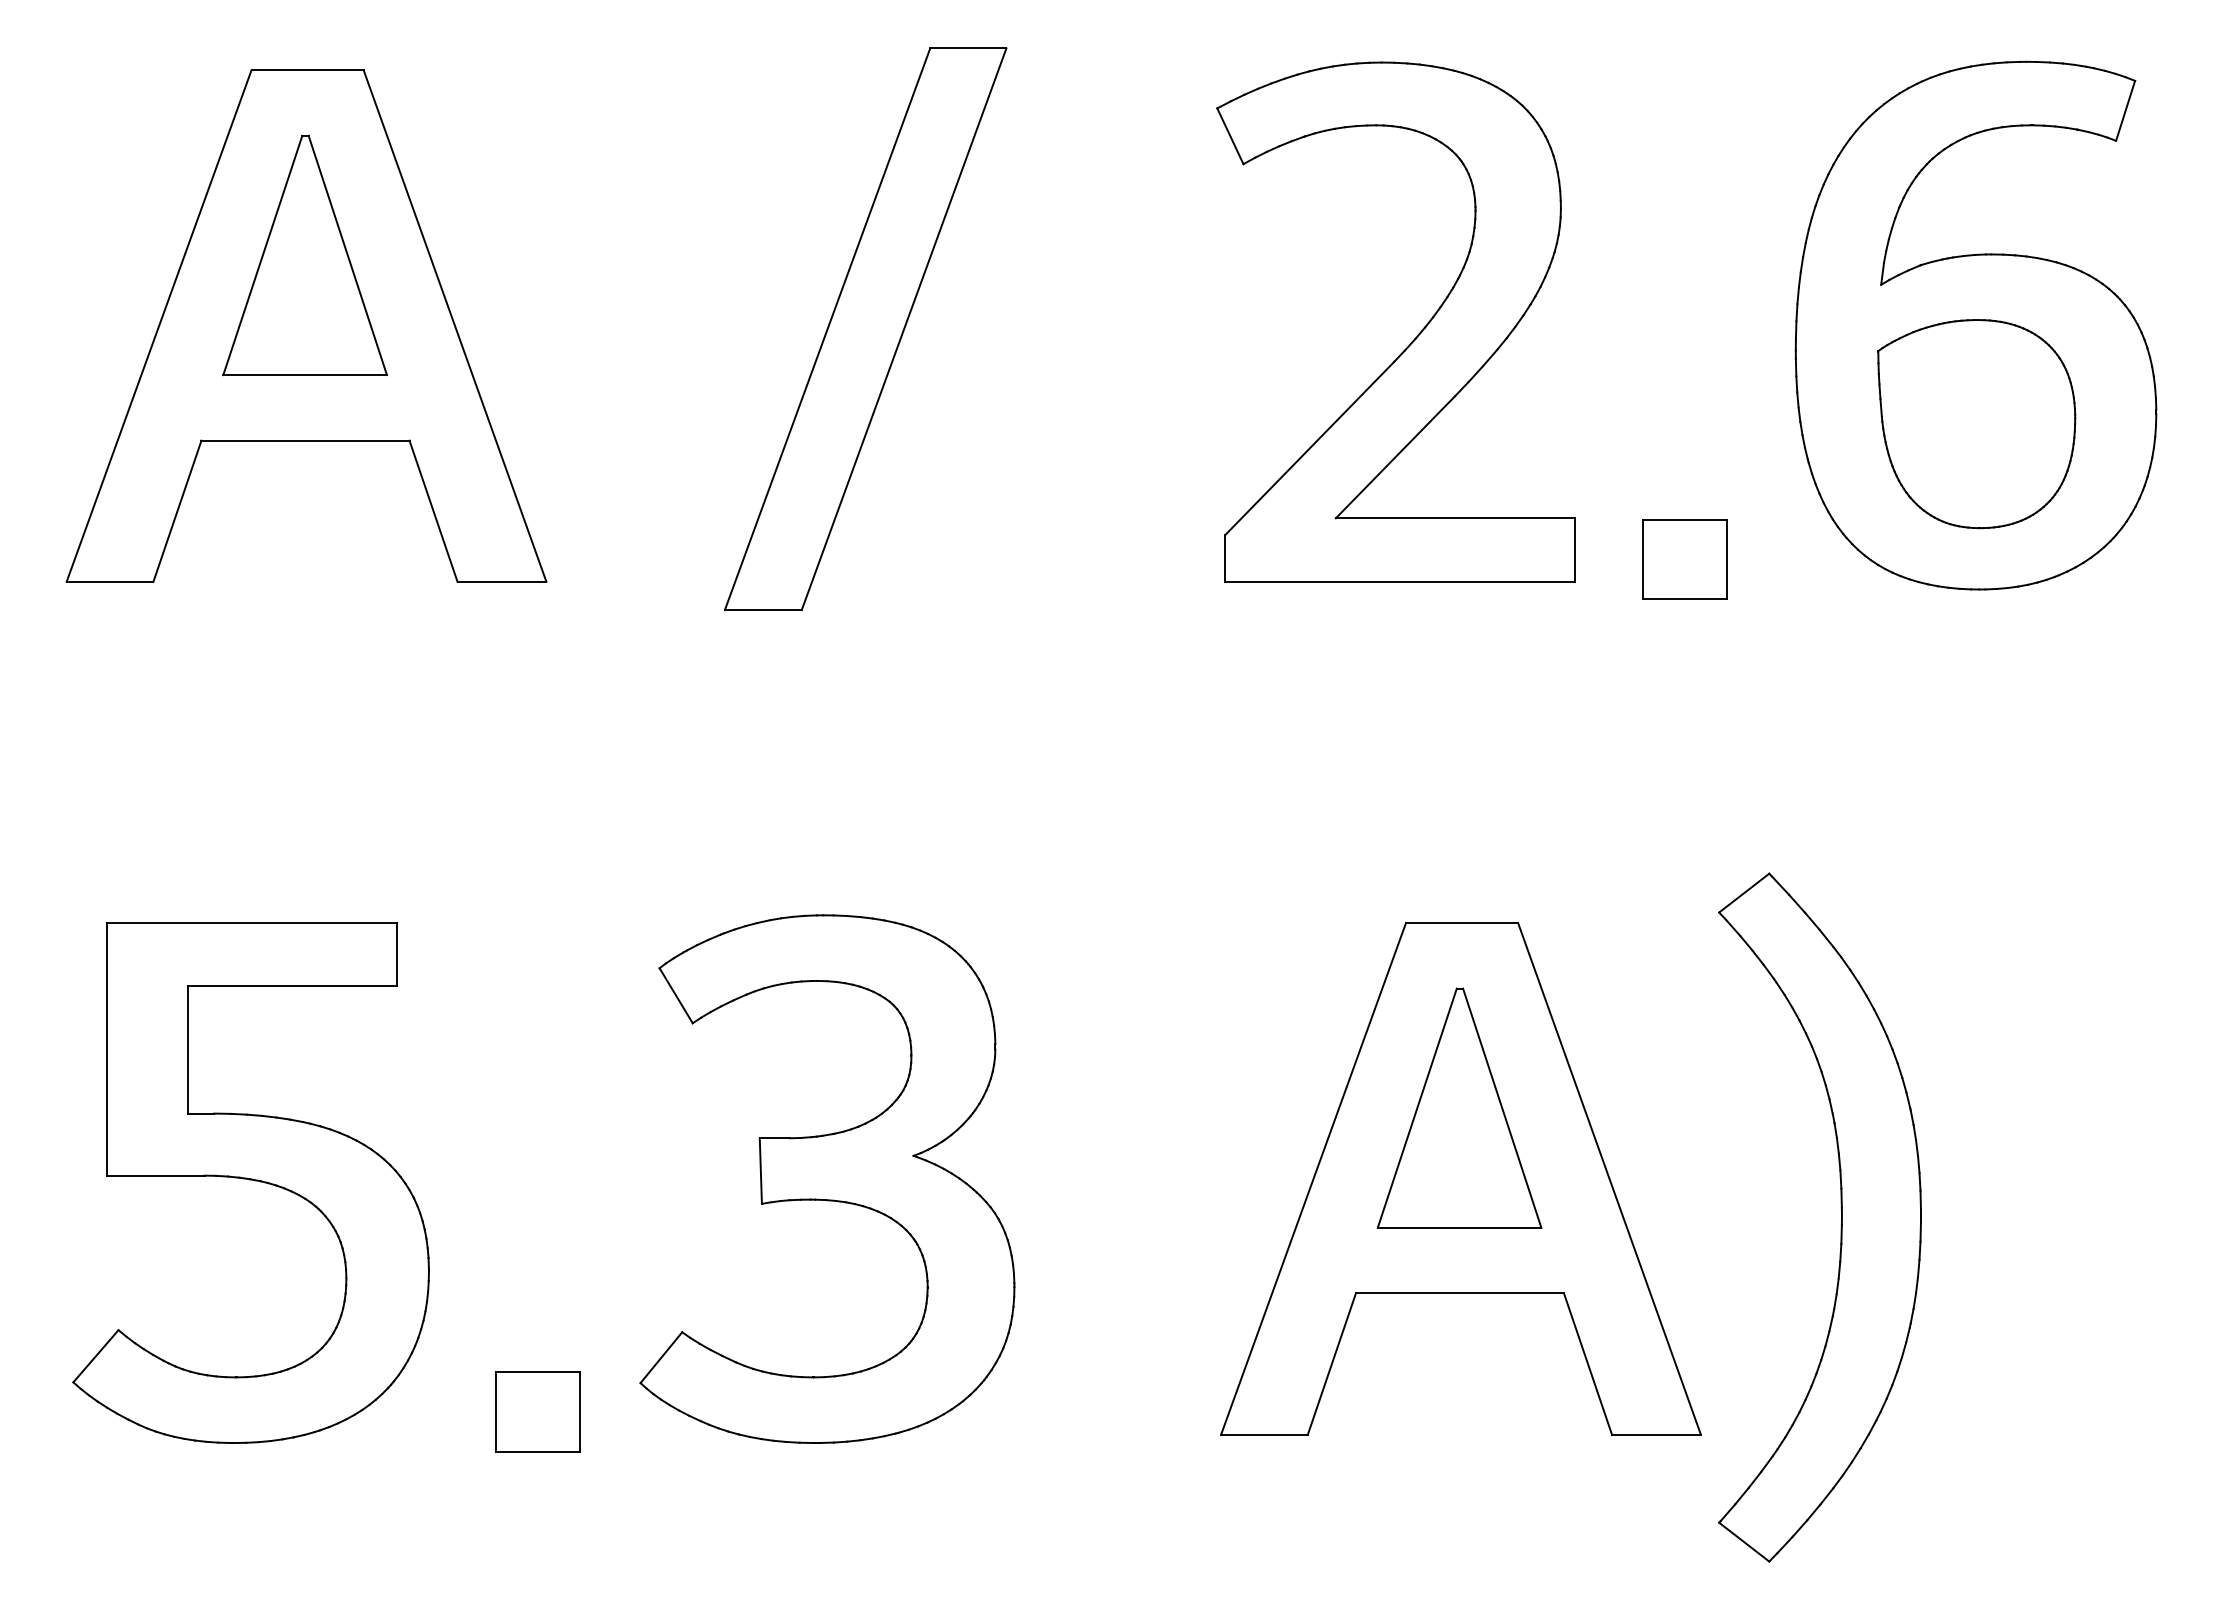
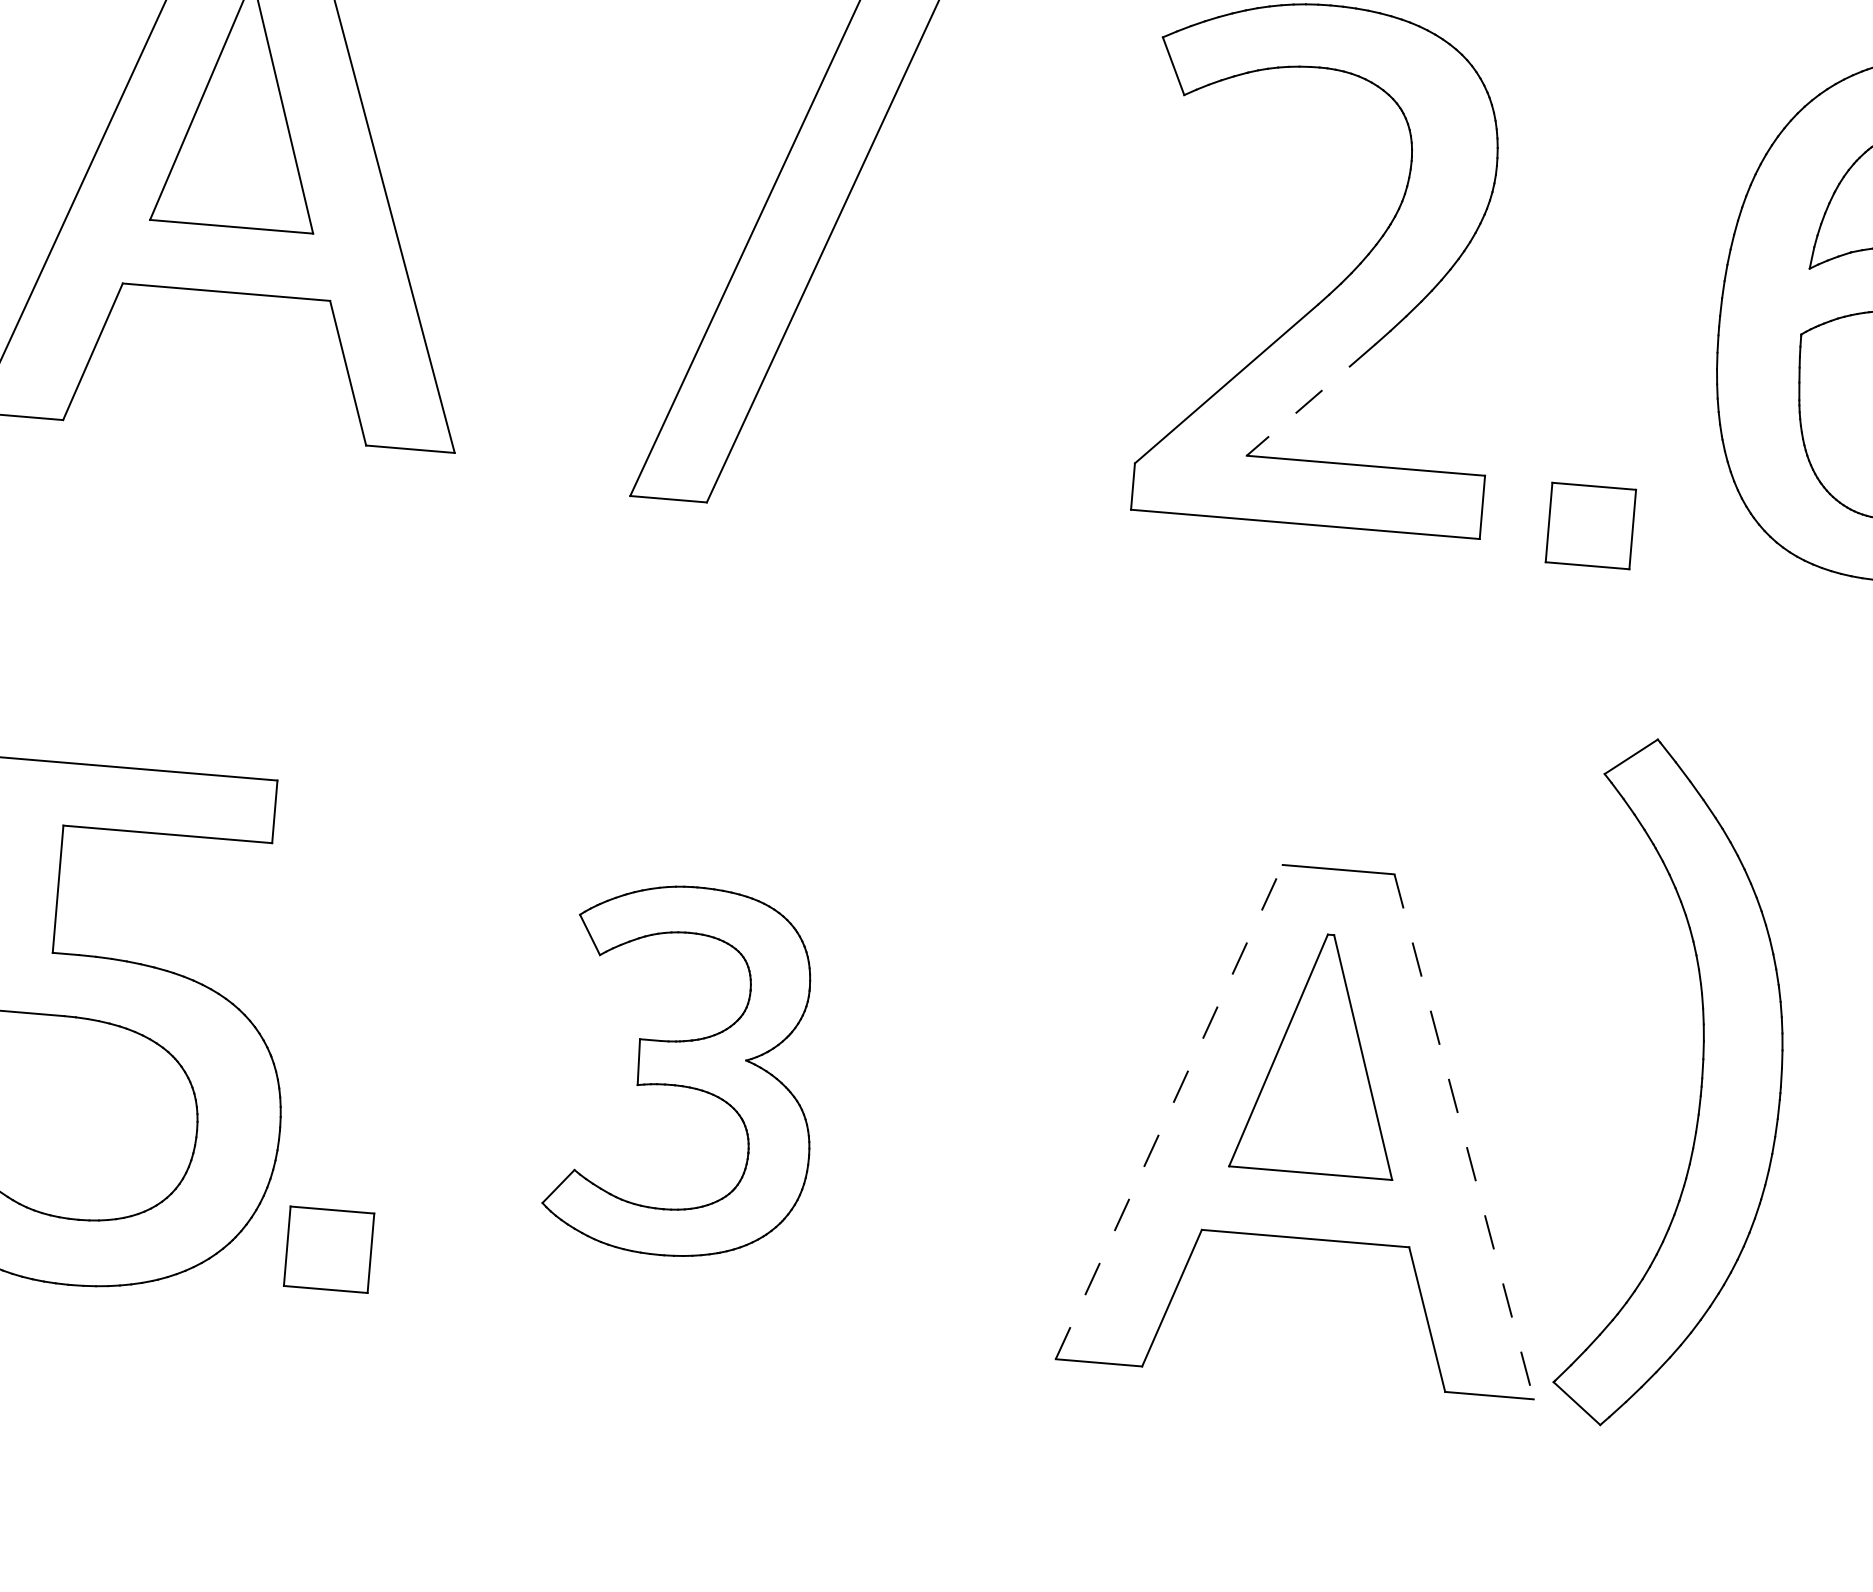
line: (1395, 457) -> (1311, 400), solid -> dashed
part: (827, 1178) -> (684, 1071), size x0.7
line: (1313, 1178) -> (1169, 1111), solid -> dashed
line: (1609, 1178) -> (1464, 1136), solid -> dashed
part: (1841, 1217) -> (1701, 1088), moved
part: (537, 1411) -> (328, 1248), moved

